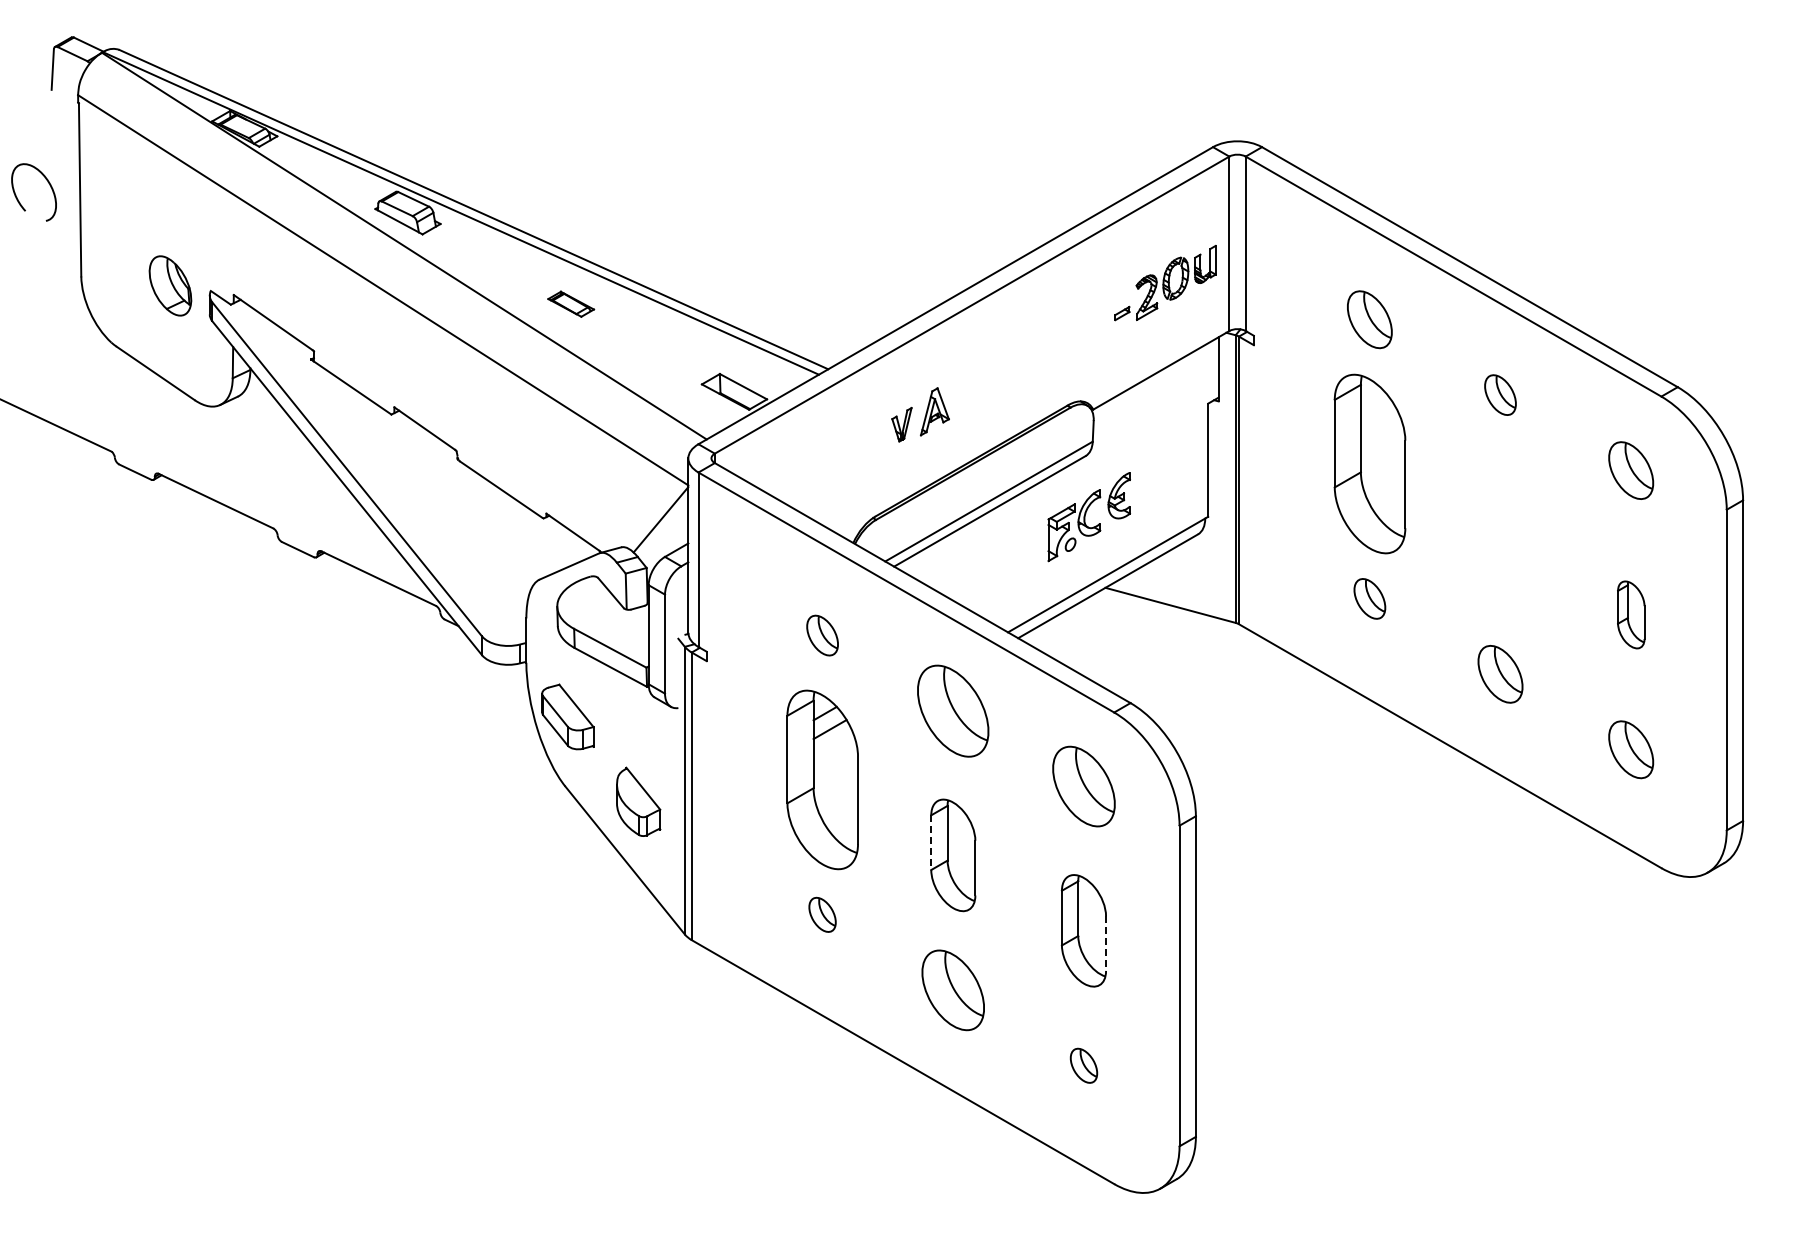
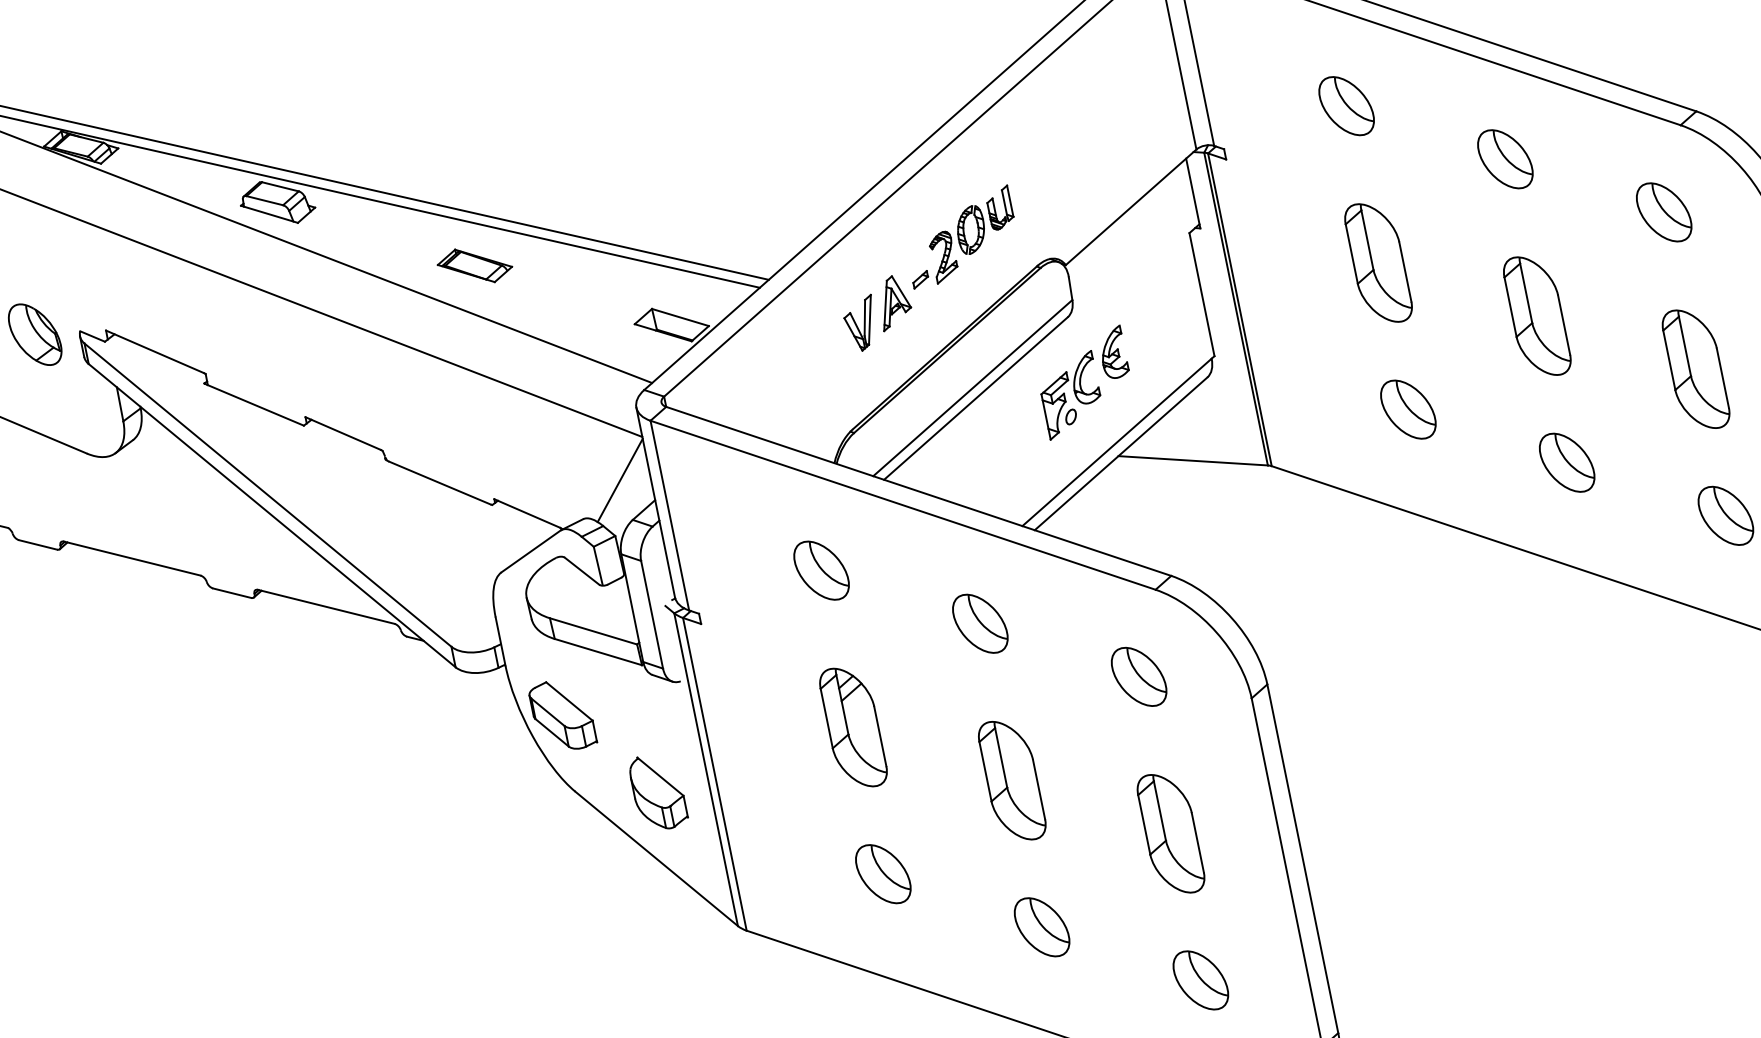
part: (1165, 283) -> (960, 237), moved
part: (570, 304) -> (474, 266), size x1.43
part: (1500, 394) -> (1505, 158), size x1.43
part: (901, 424) -> (860, 323), size x1.43
part: (1369, 463) -> (1378, 262), size x0.62
part: (1500, 539) -> (1537, 316), added
part: (1369, 598) -> (1407, 409), size x1.43
part: (1631, 614) -> (1696, 368), size x1.67
part: (822, 635) -> (821, 570), size x1.43
part: (953, 710) -> (980, 623), size x0.62
part: (822, 779) -> (853, 727), size x0.62
part: (1083, 786) -> (1138, 676), size x0.71
line: (931, 843) -> (985, 772), dashed -> solid
part: (822, 914) -> (883, 873), size x1.67
line: (1106, 944) -> (1198, 843), dashed -> solid
part: (953, 989) -> (1042, 926), size x0.71
part: (1083, 1065) -> (1200, 980), size x1.67

